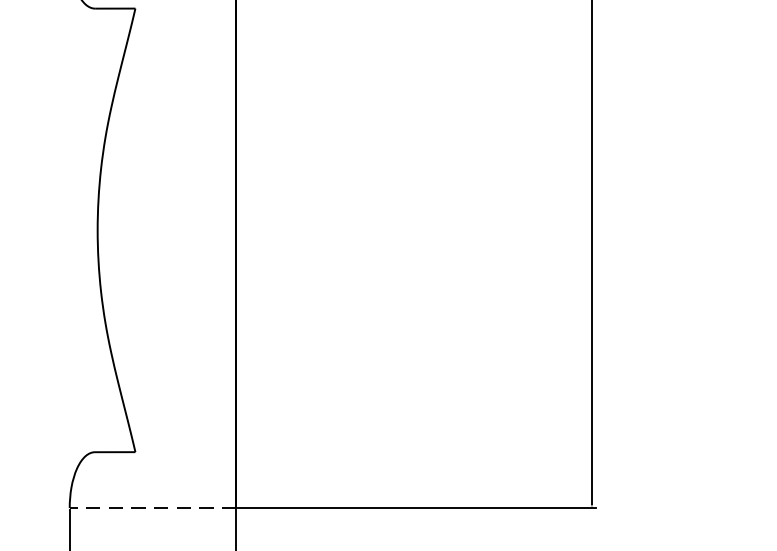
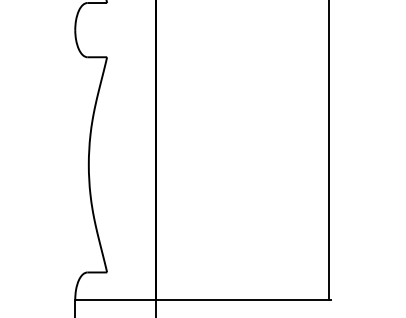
line: (152, 507) -> (115, 299), dashed -> solid

